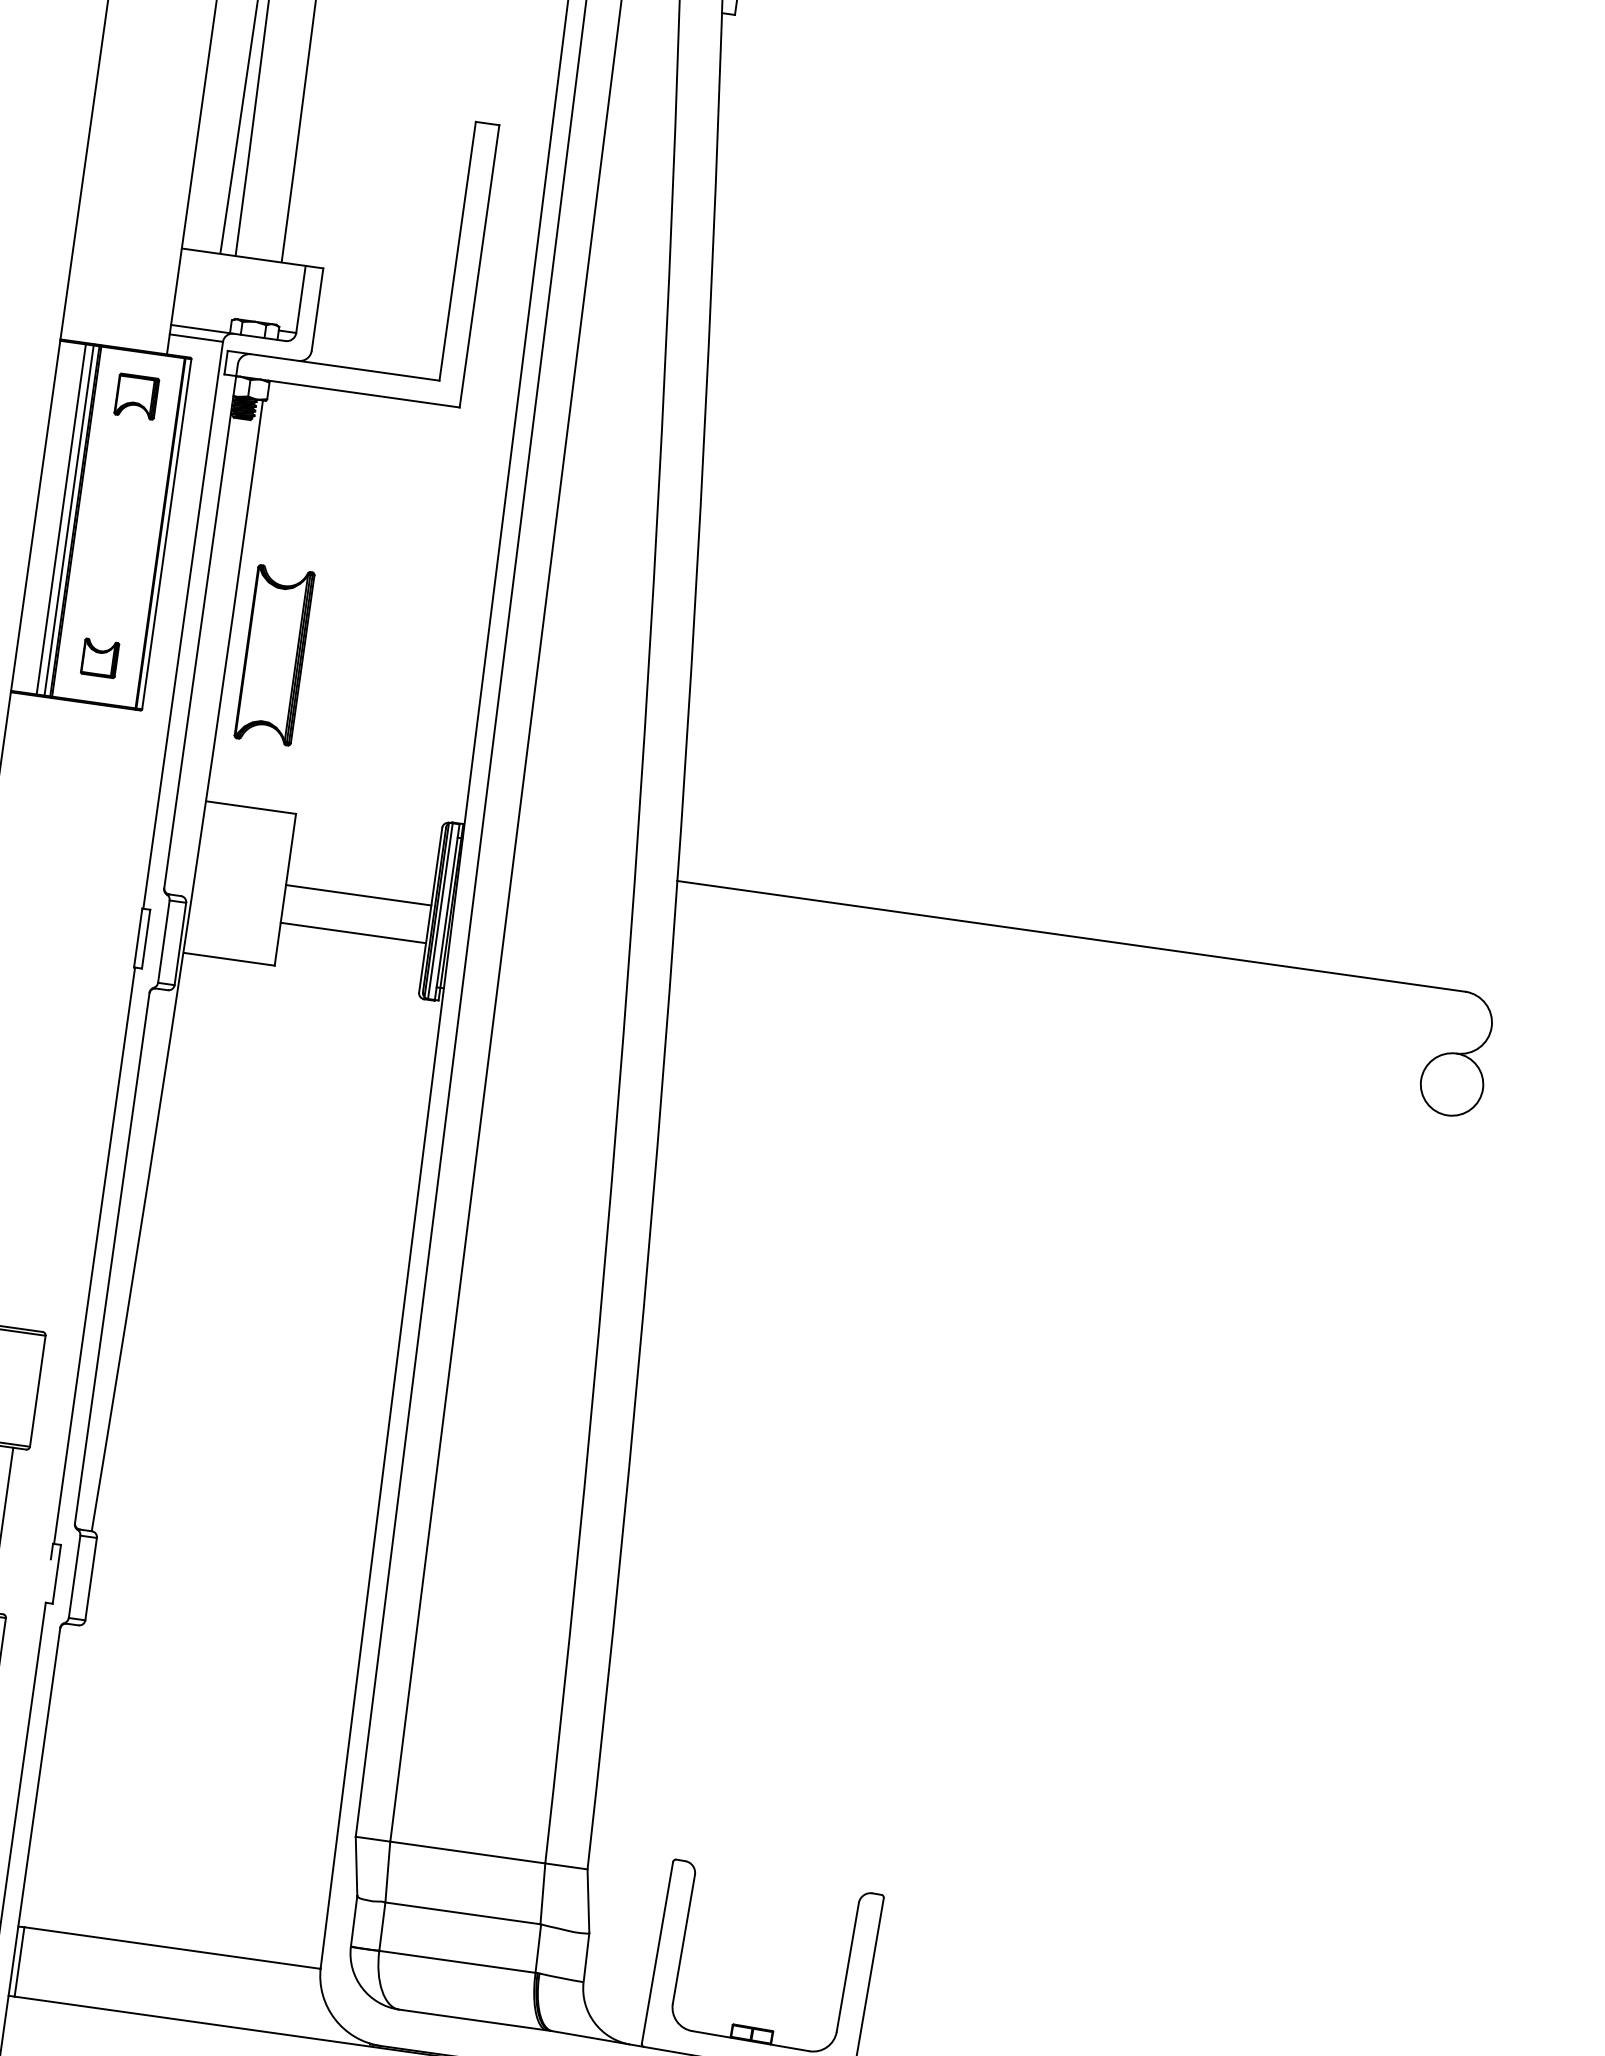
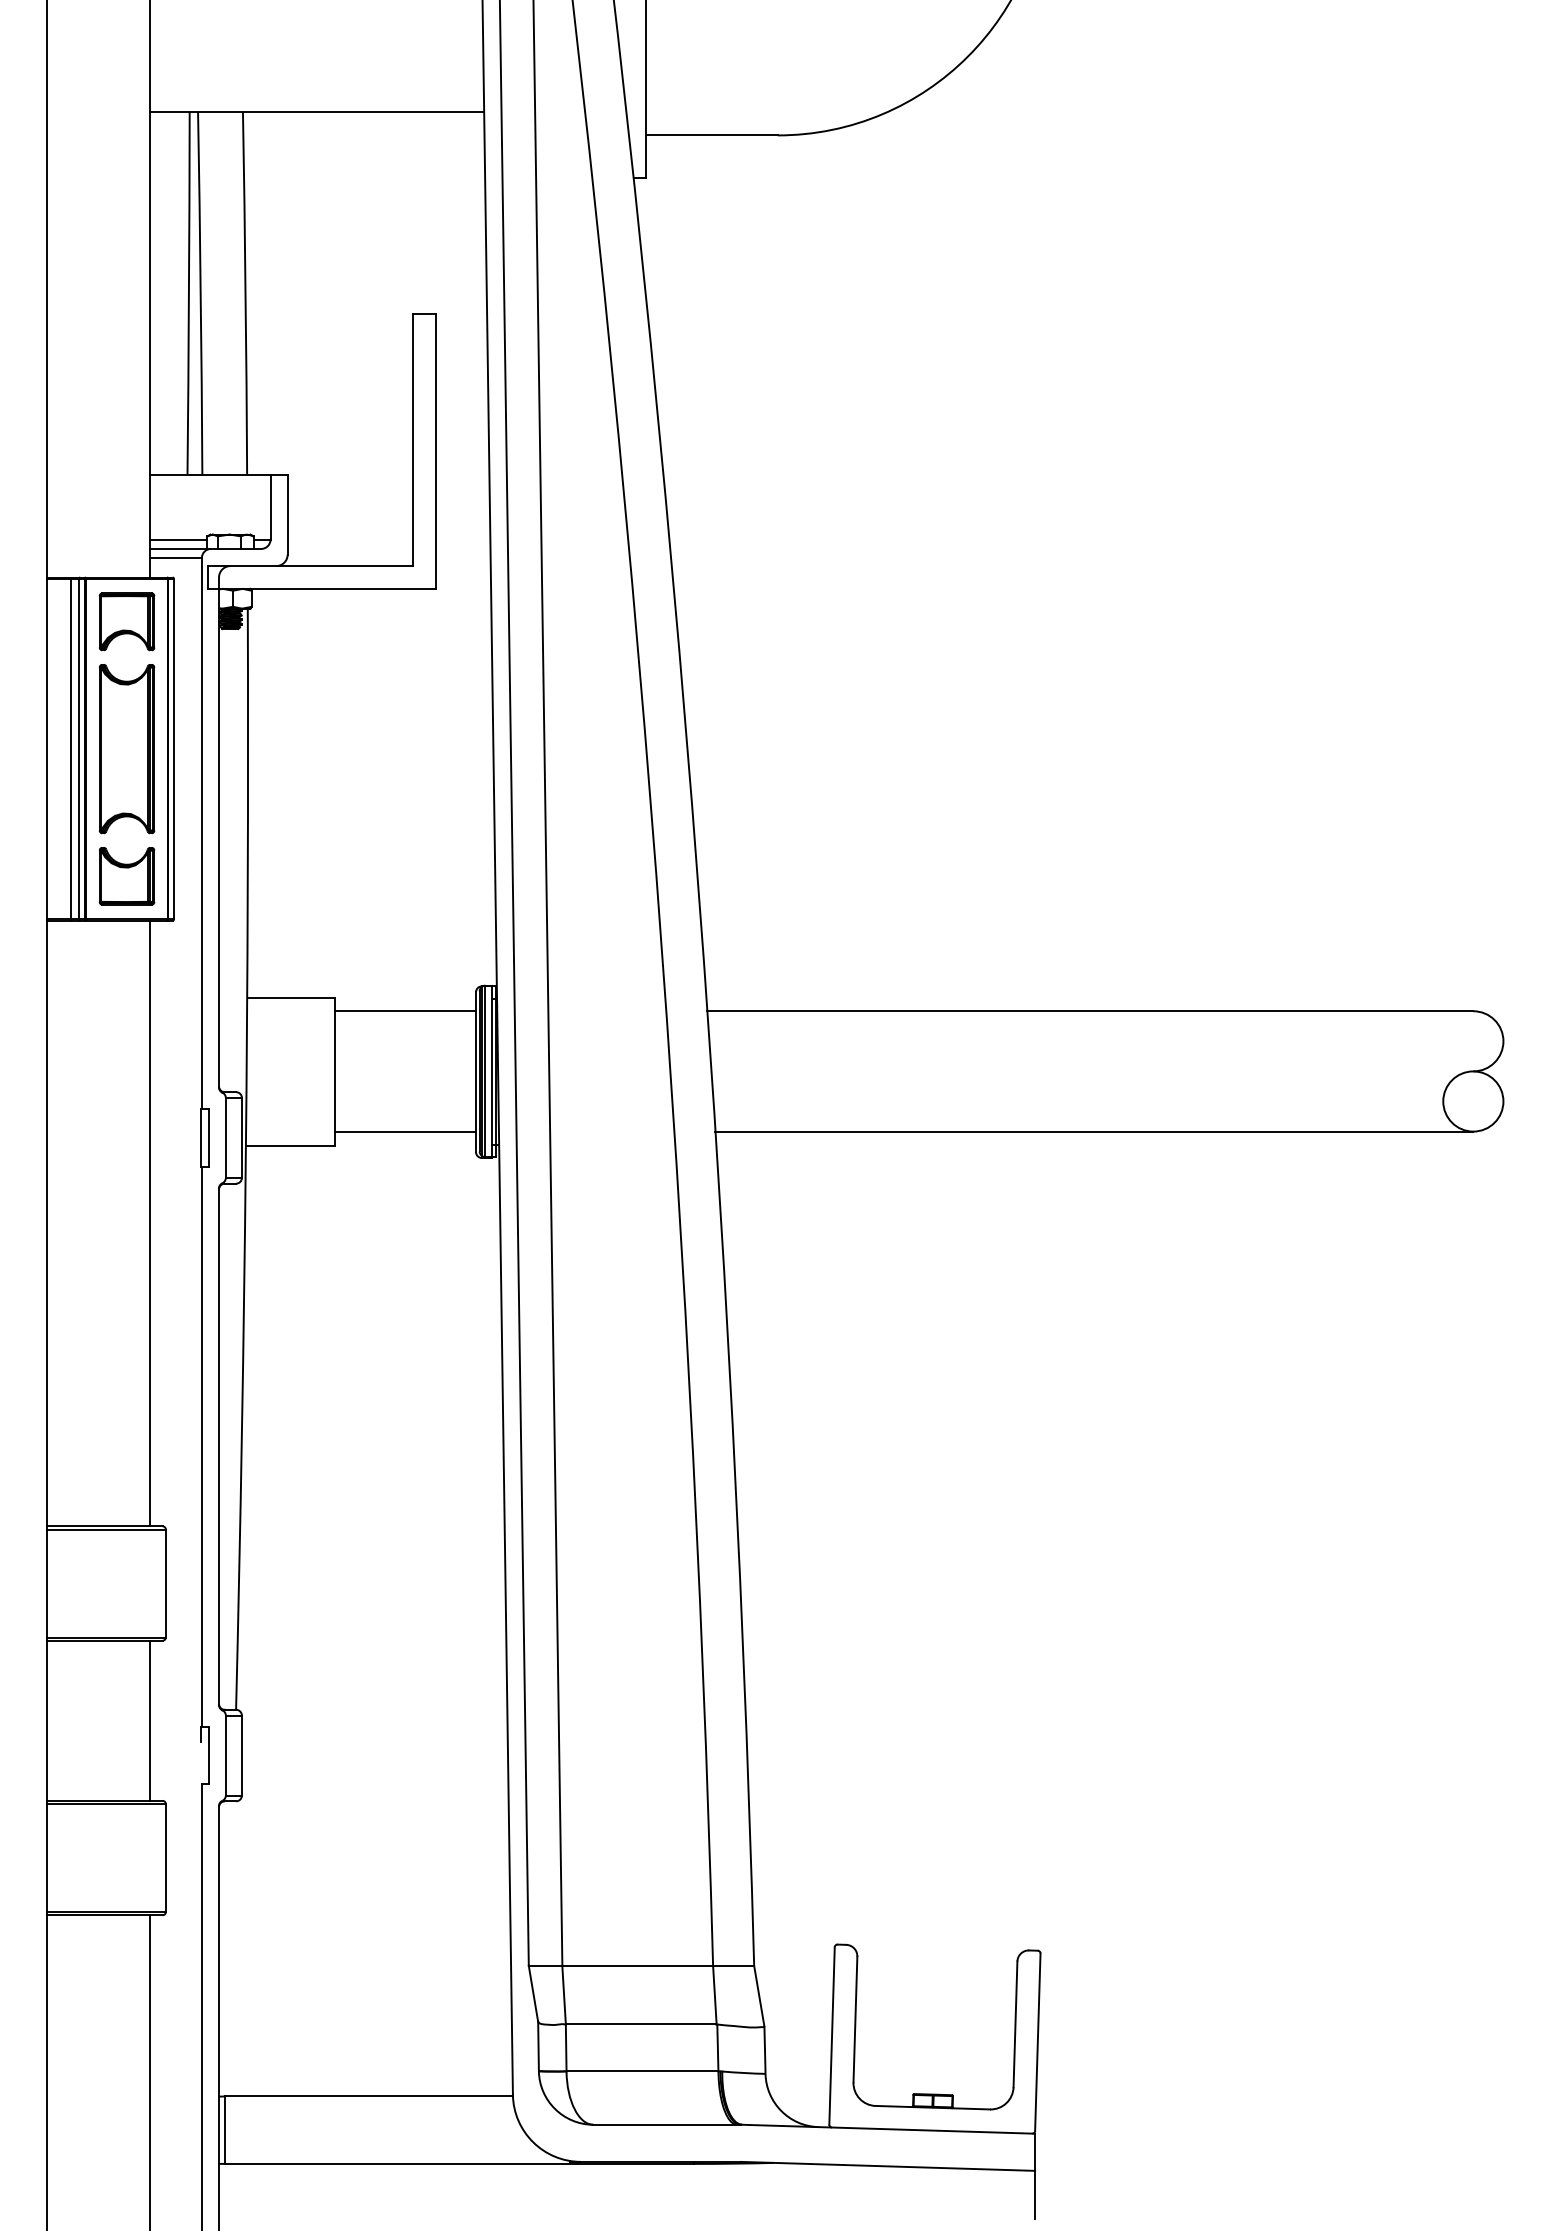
line: (201, 319) -> (178, 539), added
part: (136, 396) -> (126, 621), size x1.43
part: (274, 655) -> (127, 749), moved
part: (99, 658) -> (126, 876), size x1.67
line: (358, 895) -> (405, 1131), moved
line: (353, 933) -> (405, 1011), moved
line: (74, 1018) -> (150, 1223), added
line: (1058, 1060) -> (1094, 1131), added

